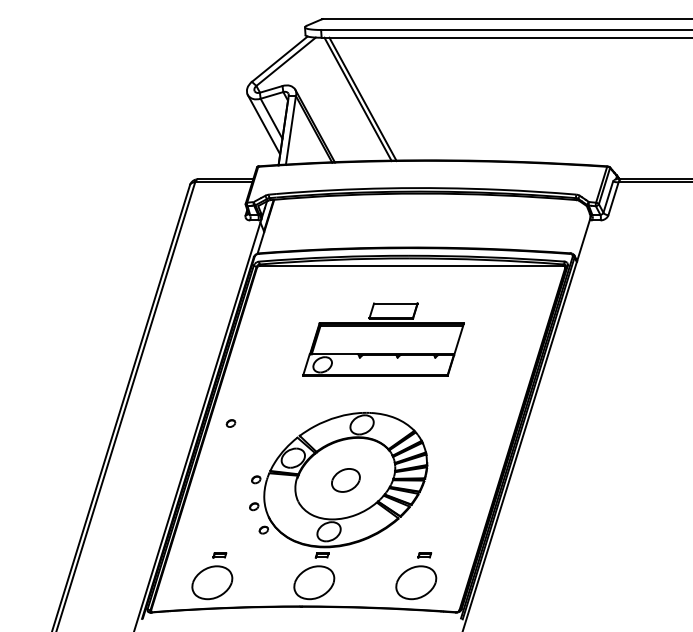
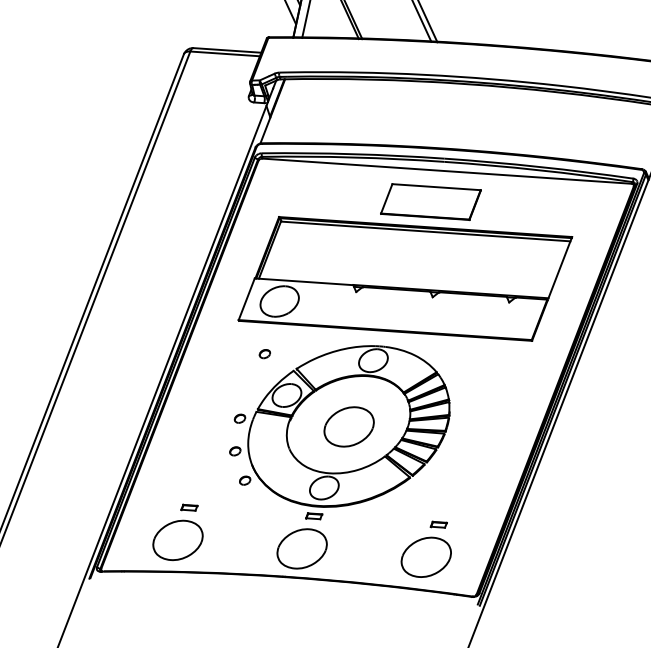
part: (383, 339) -> (406, 258), size x1.67
part: (230, 423) -> (264, 353), moved
part: (345, 480) -> (348, 426), size x1.43

